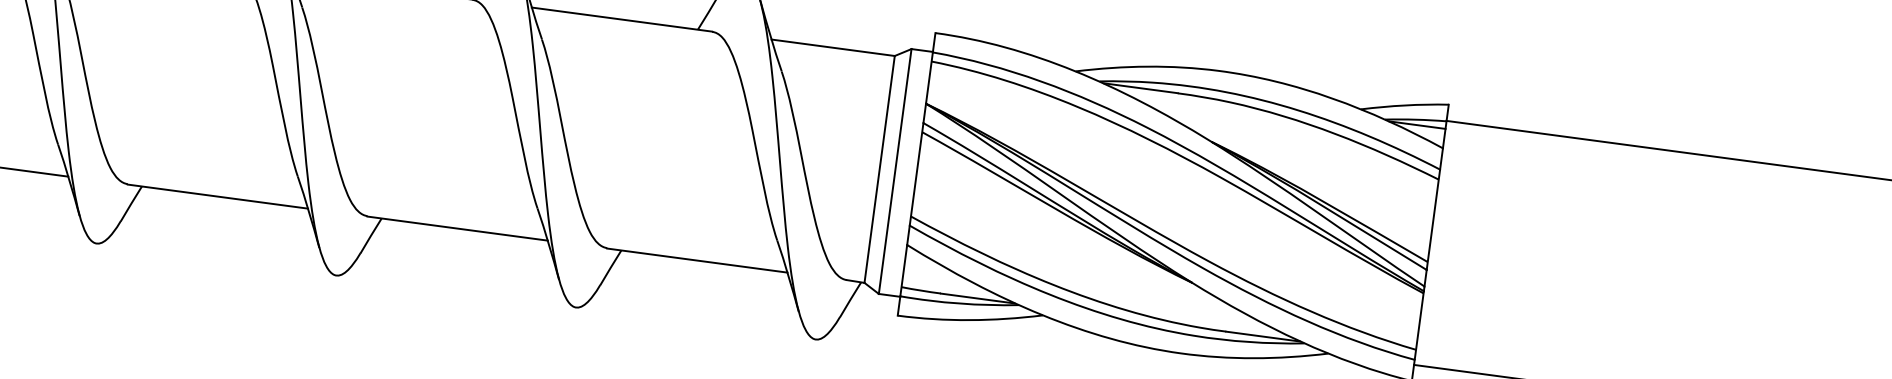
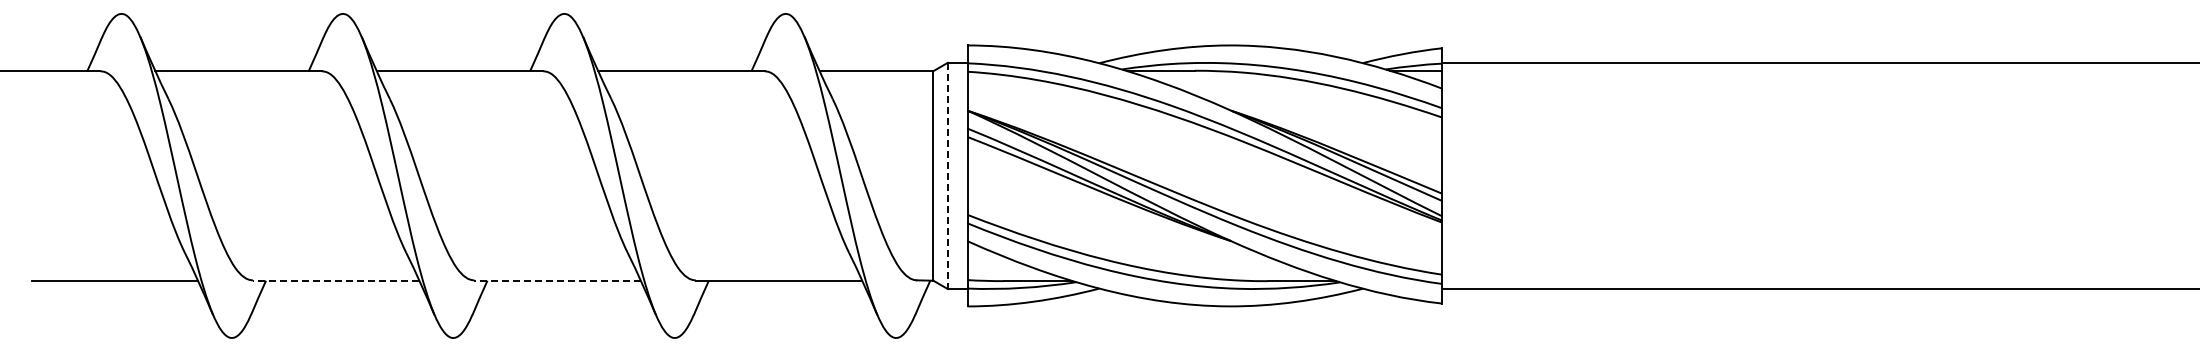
line: (894, 172) -> (947, 176), solid -> dashed
line: (217, 196) -> (335, 280), solid -> dashed
line: (457, 228) -> (557, 280), solid -> dashed

